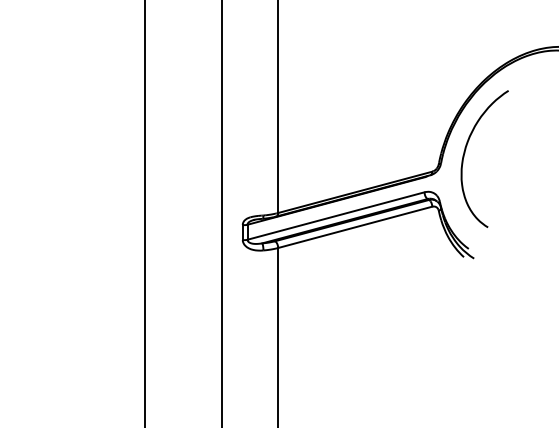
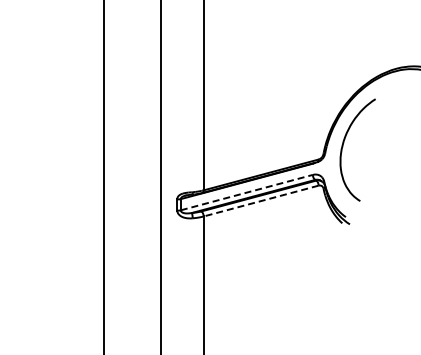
line: (336, 215) -> (247, 192), solid -> dashed
line: (355, 227) -> (261, 201), solid -> dashed

